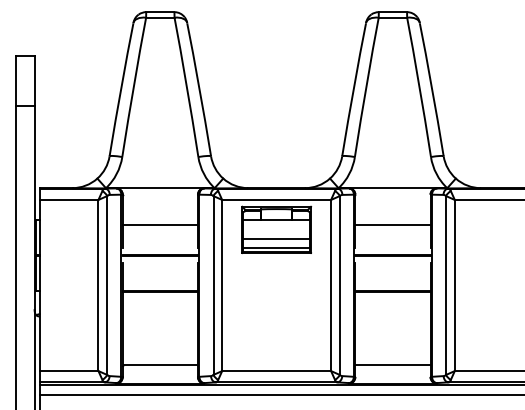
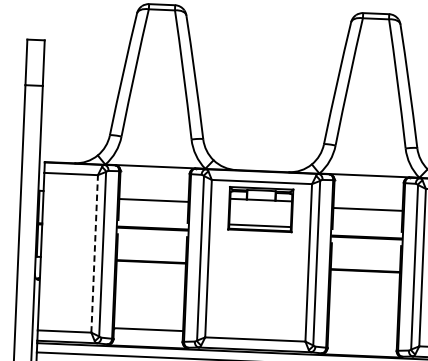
line: (276, 239) -> (260, 218), removed
line: (98, 285) -> (94, 253), solid -> dashed
line: (392, 365) -> (362, 338), removed

